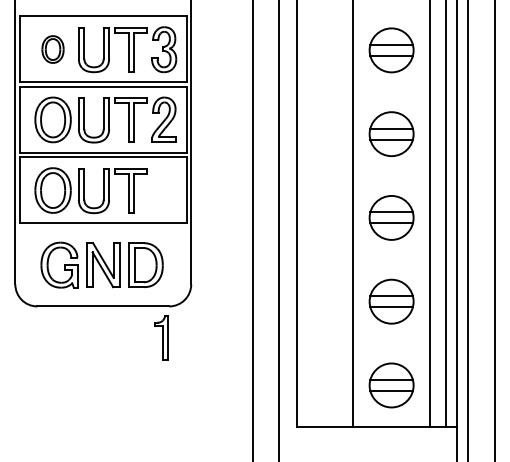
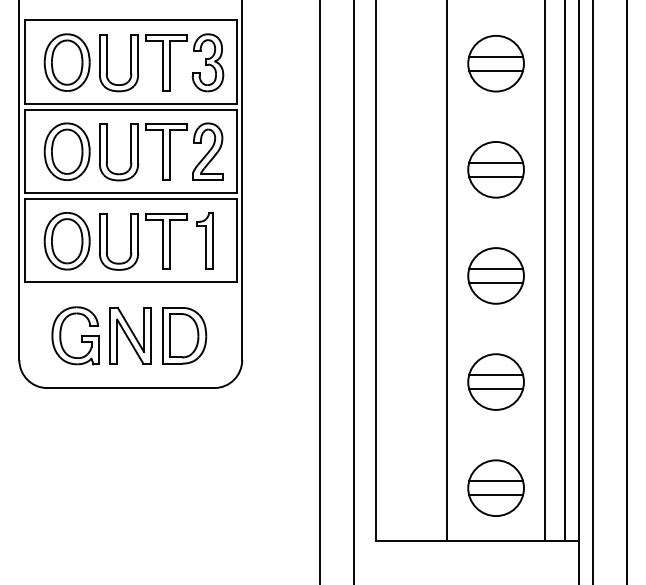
part: (52, 49) -> (66, 62), size x1.67
part: (161, 337) -> (204, 240), moved

